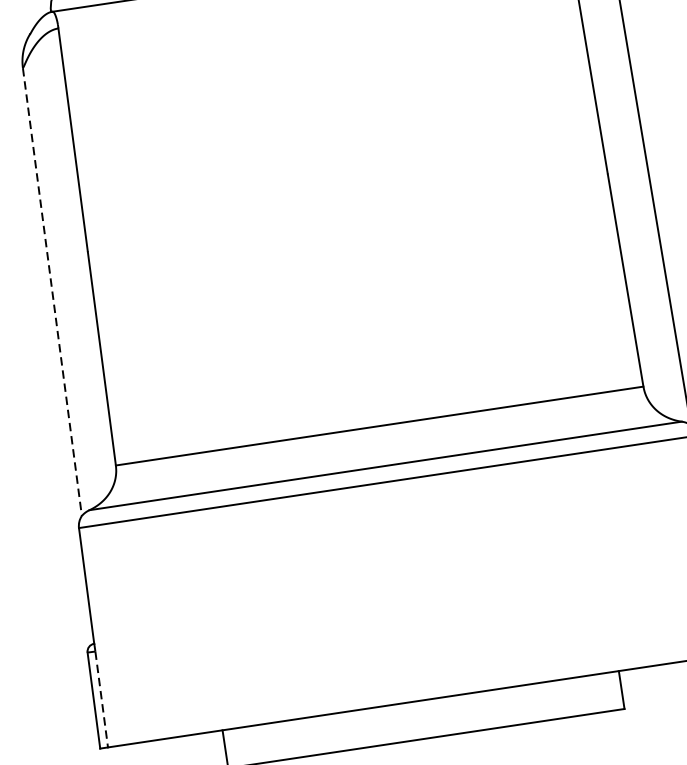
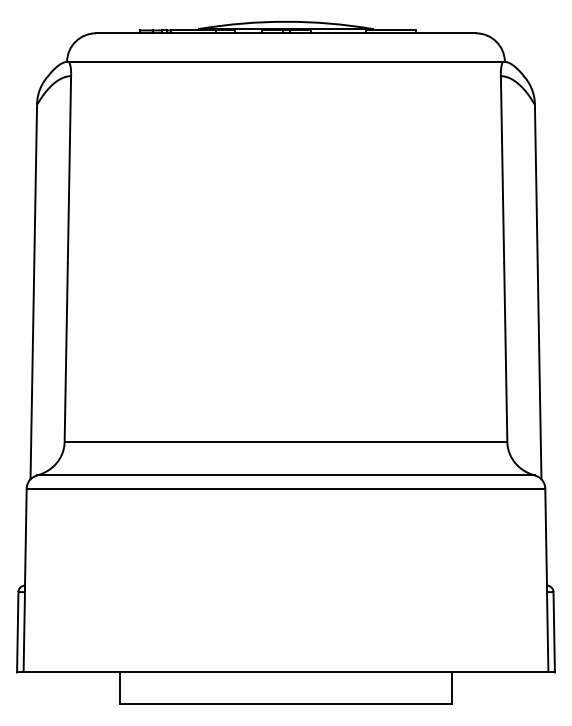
line: (52, 292) -> (33, 292), dashed -> solid
line: (102, 700) -> (24, 633), dashed -> solid

